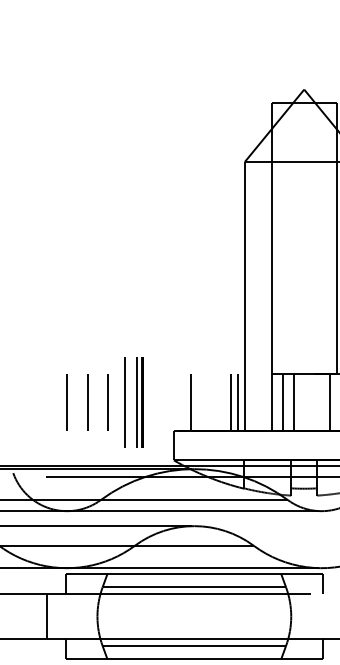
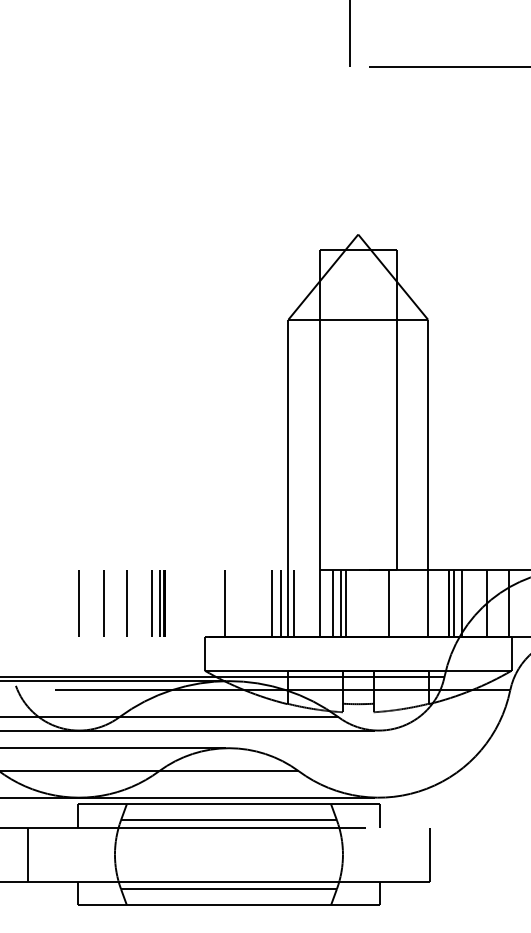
line: (249, 402) -> (293, 602), added
line: (289, 402) -> (341, 602), added
part: (134, 403) -> (158, 603), size x0.62
line: (46, 616) -> (27, 854), moved

